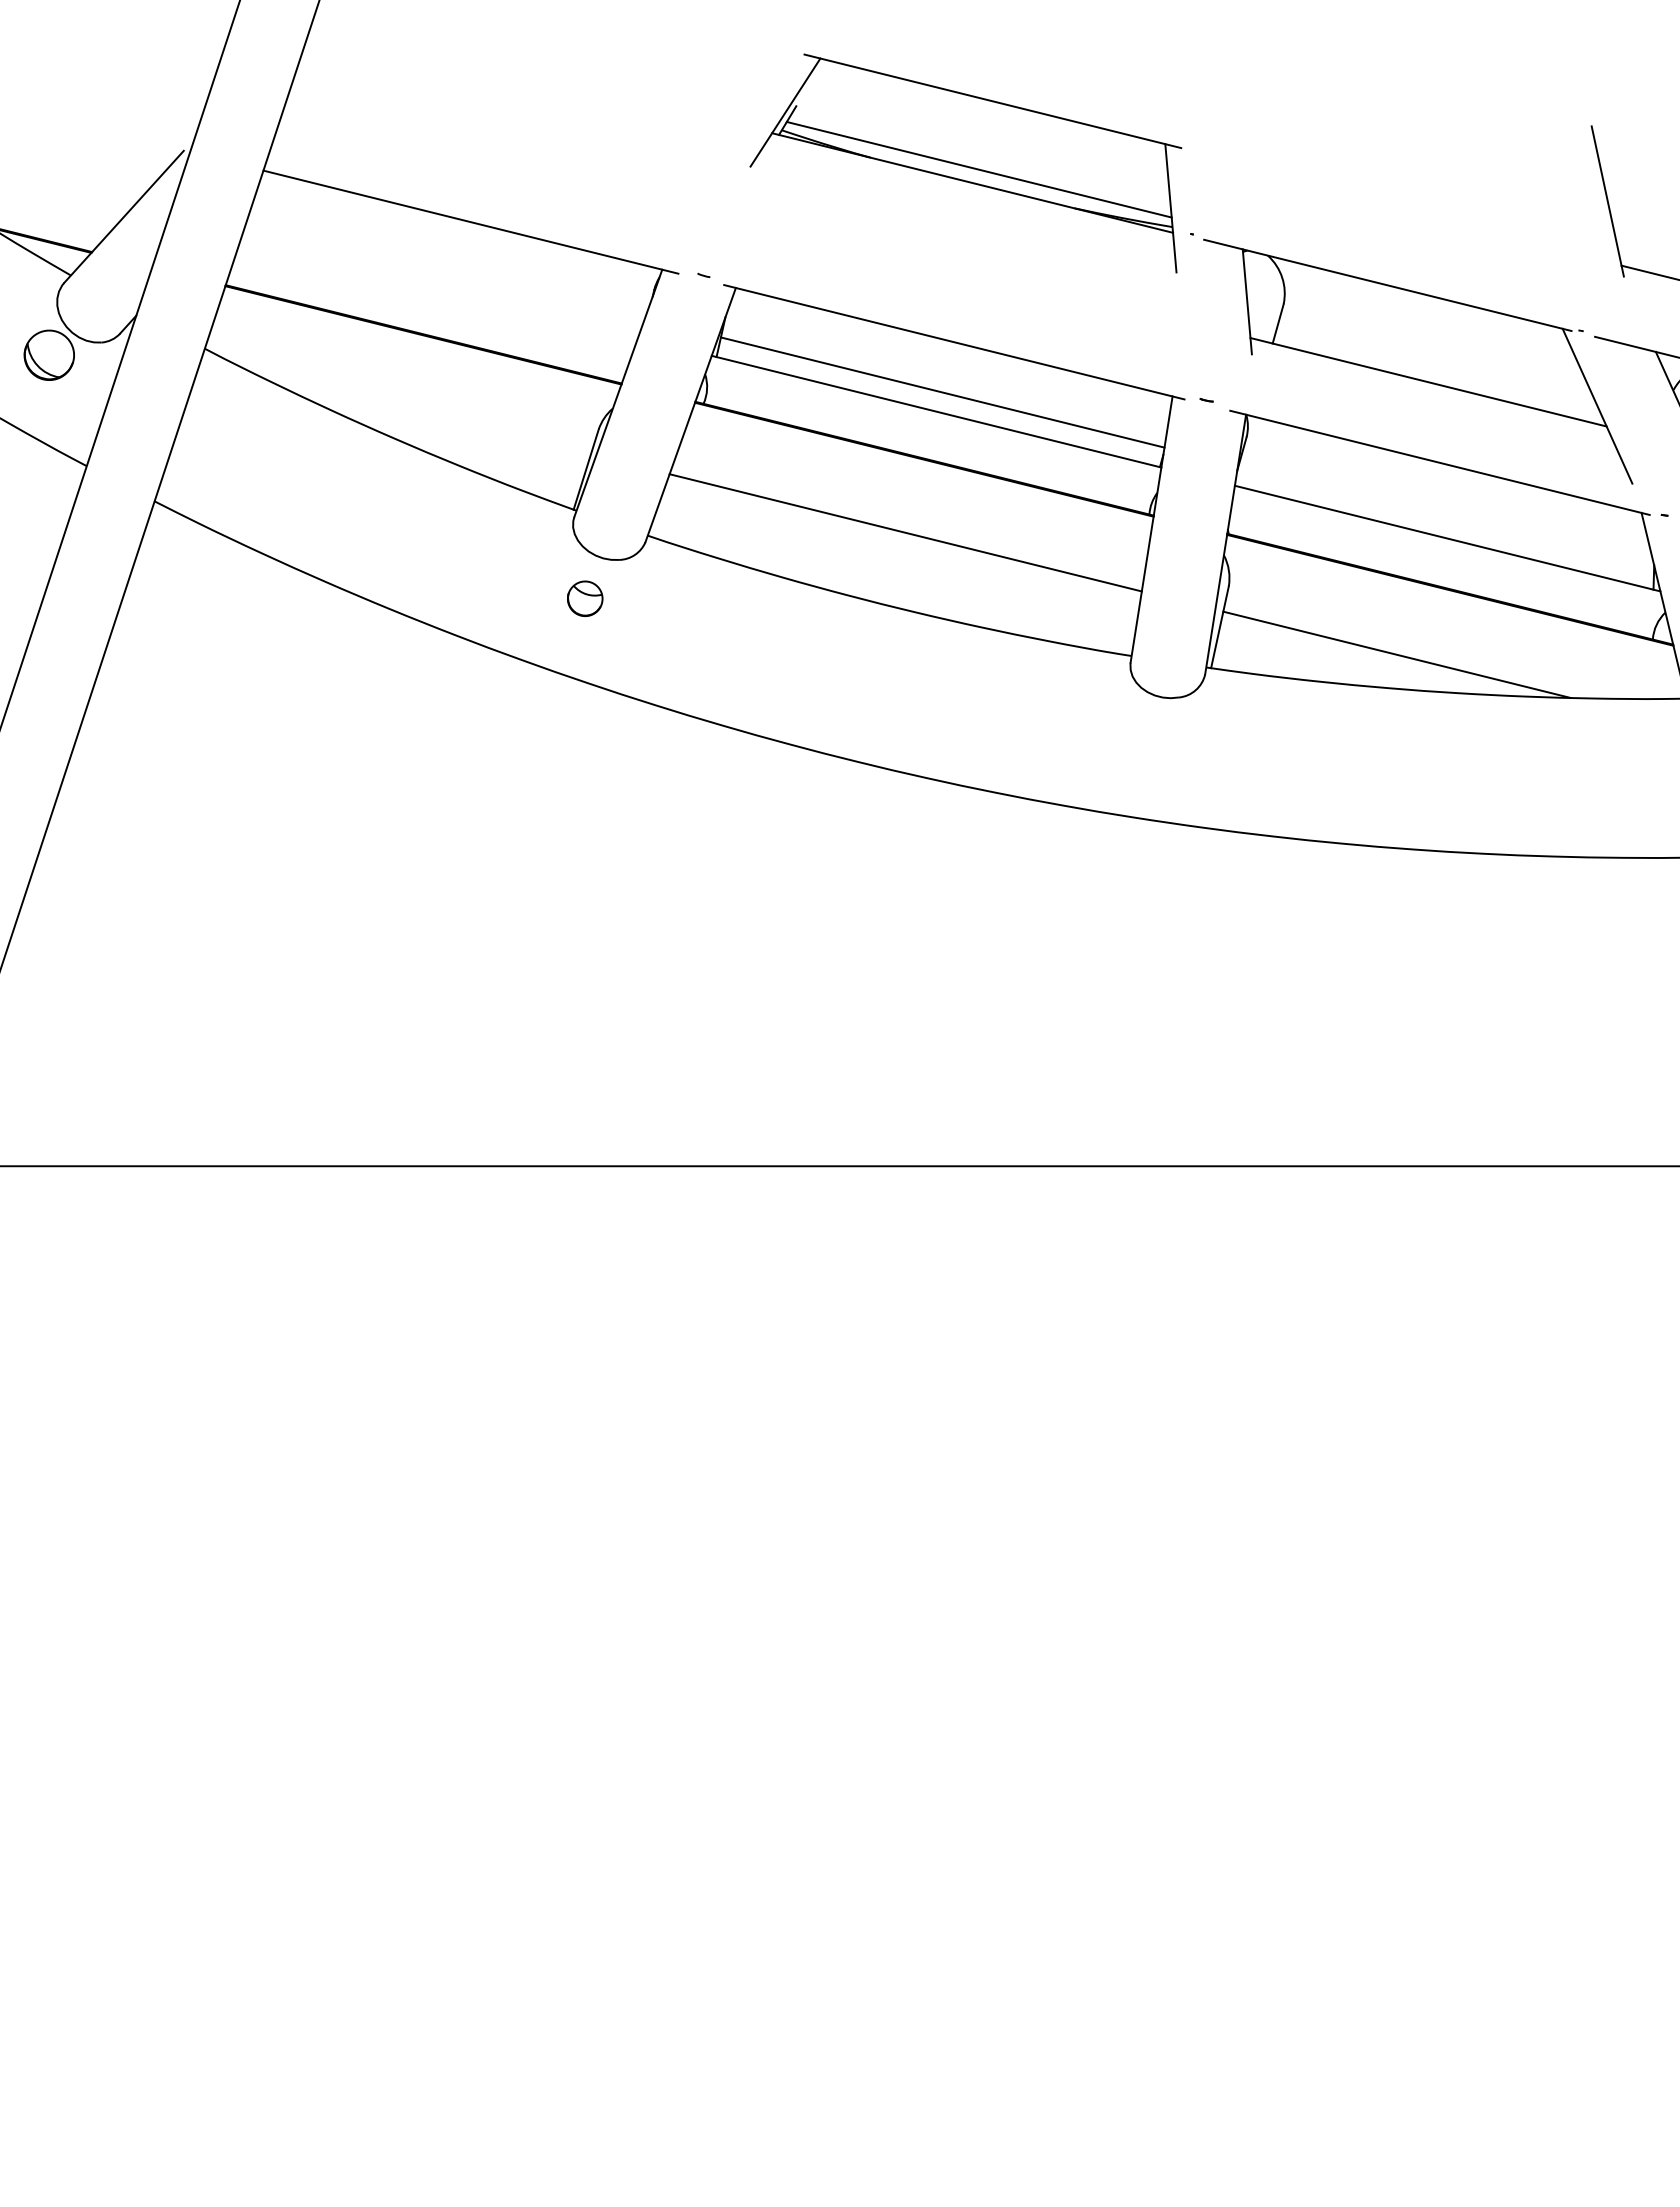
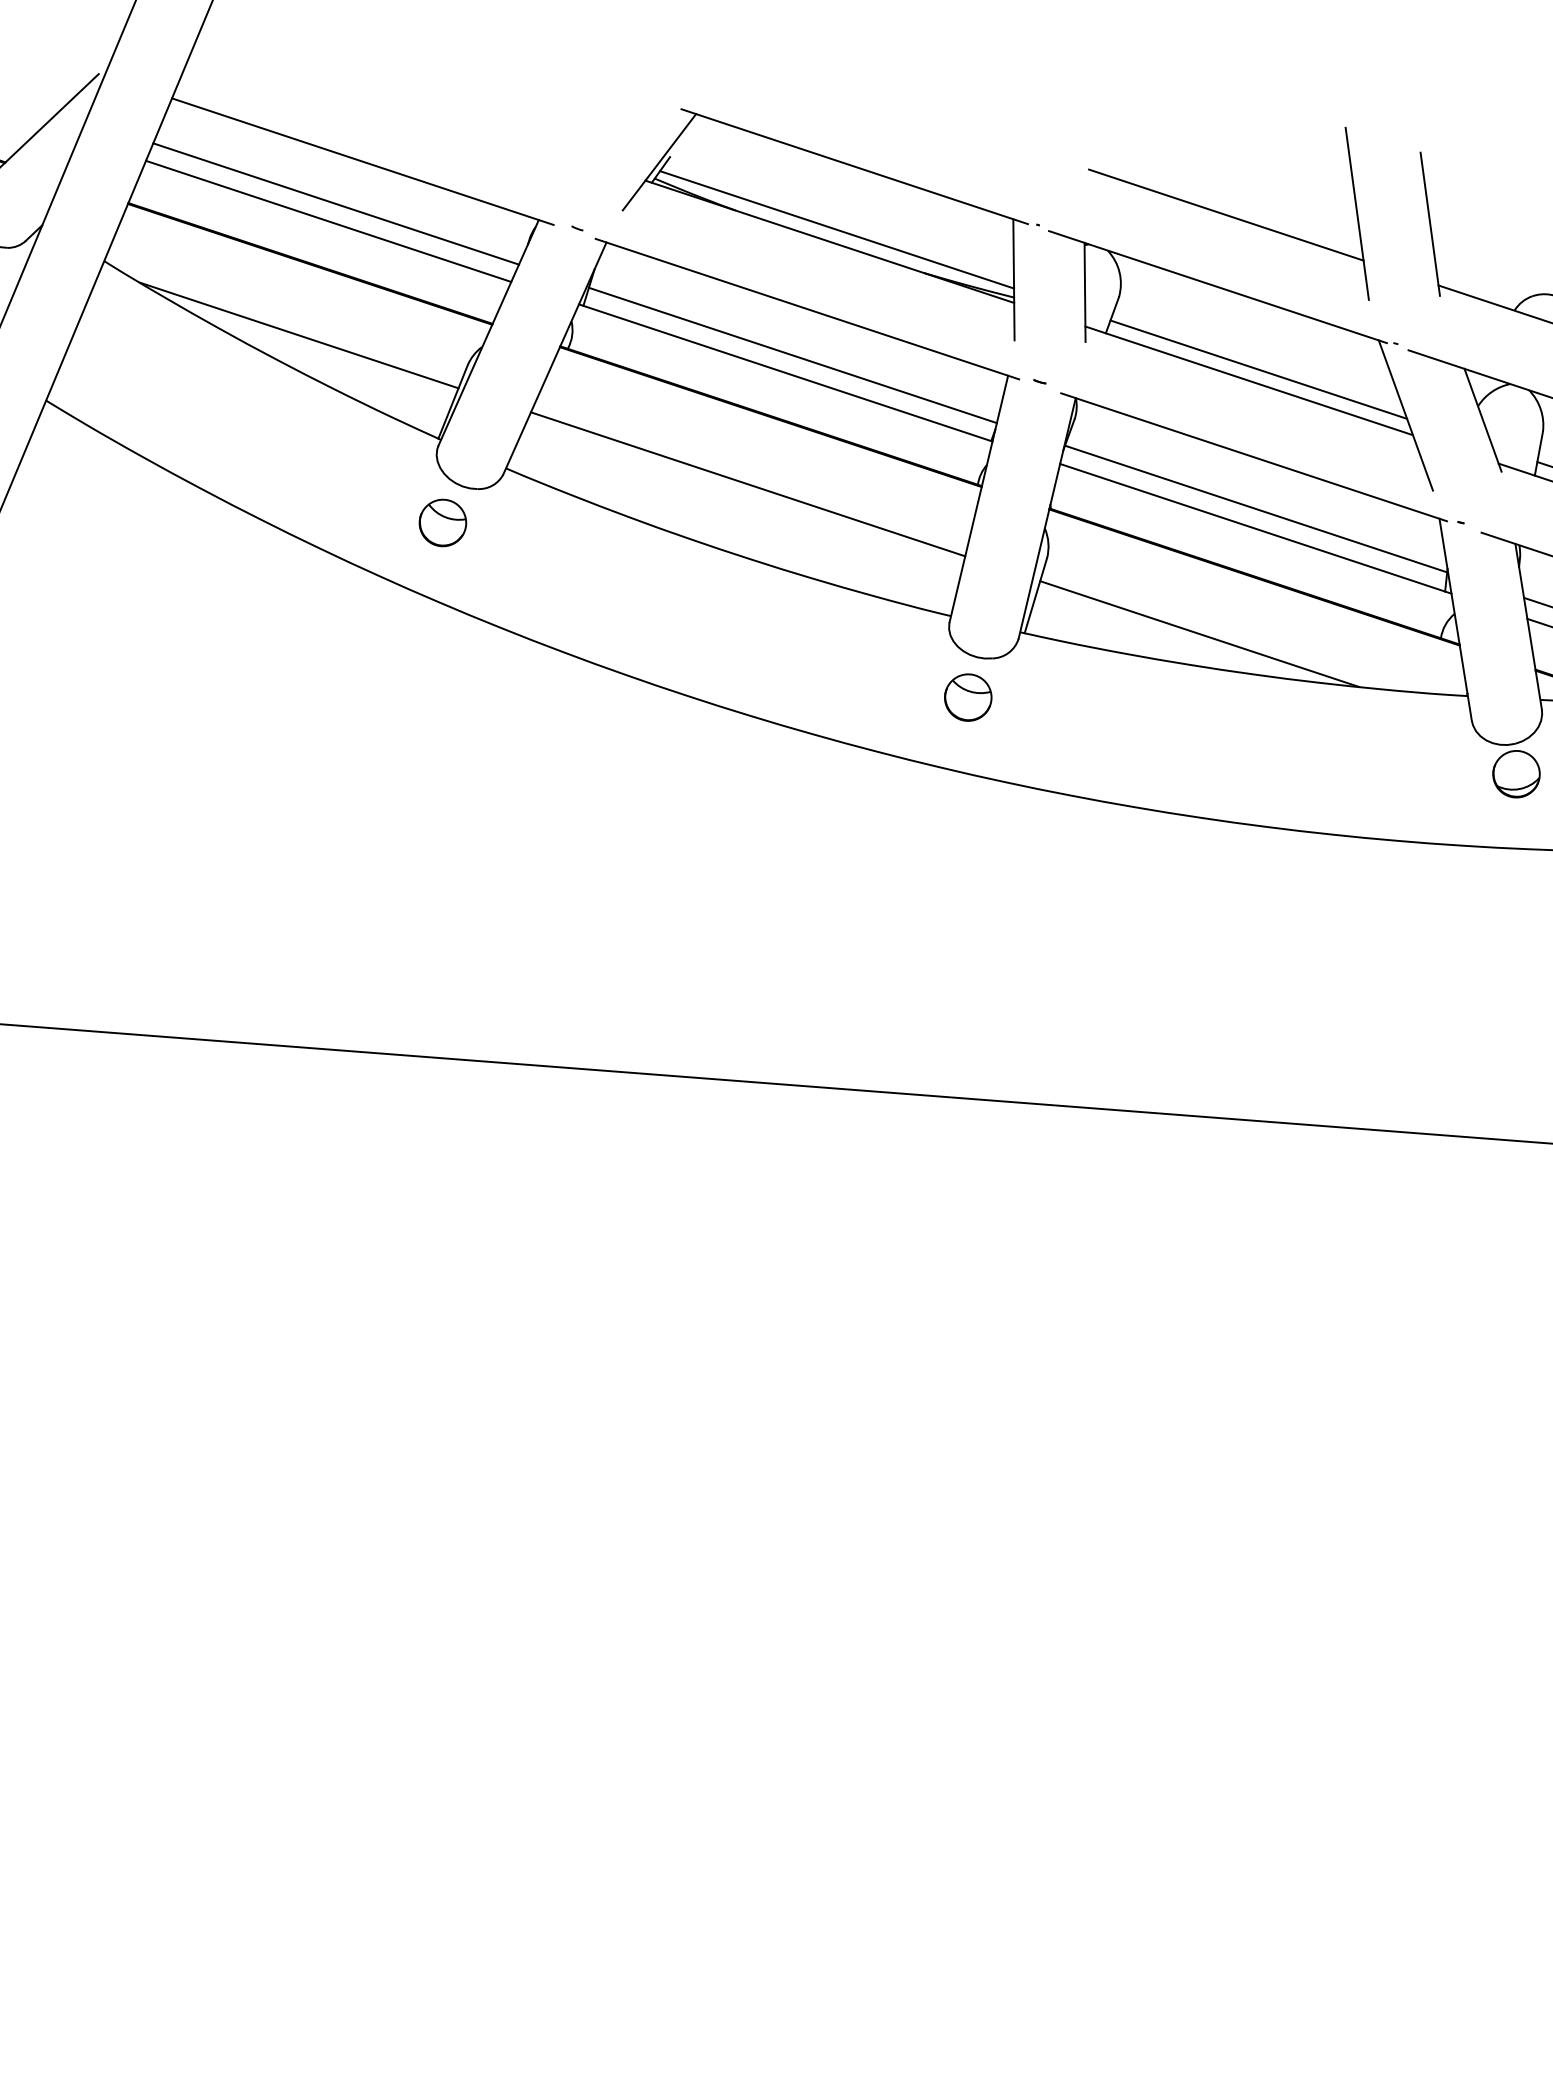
part: (965, 163) -> (824, 222), moved
part: (1392, 207) -> (1227, 214), added
line: (445, 268) -> (335, 203), added
line: (439, 288) -> (328, 221), added
line: (1437, 369) -> (1258, 369), added
line: (417, 411) -> (299, 335), added
line: (1446, 517) -> (1256, 508), added
part: (584, 598) -> (442, 522), size x1.43
part: (1156, 740) -> (968, 697), added

